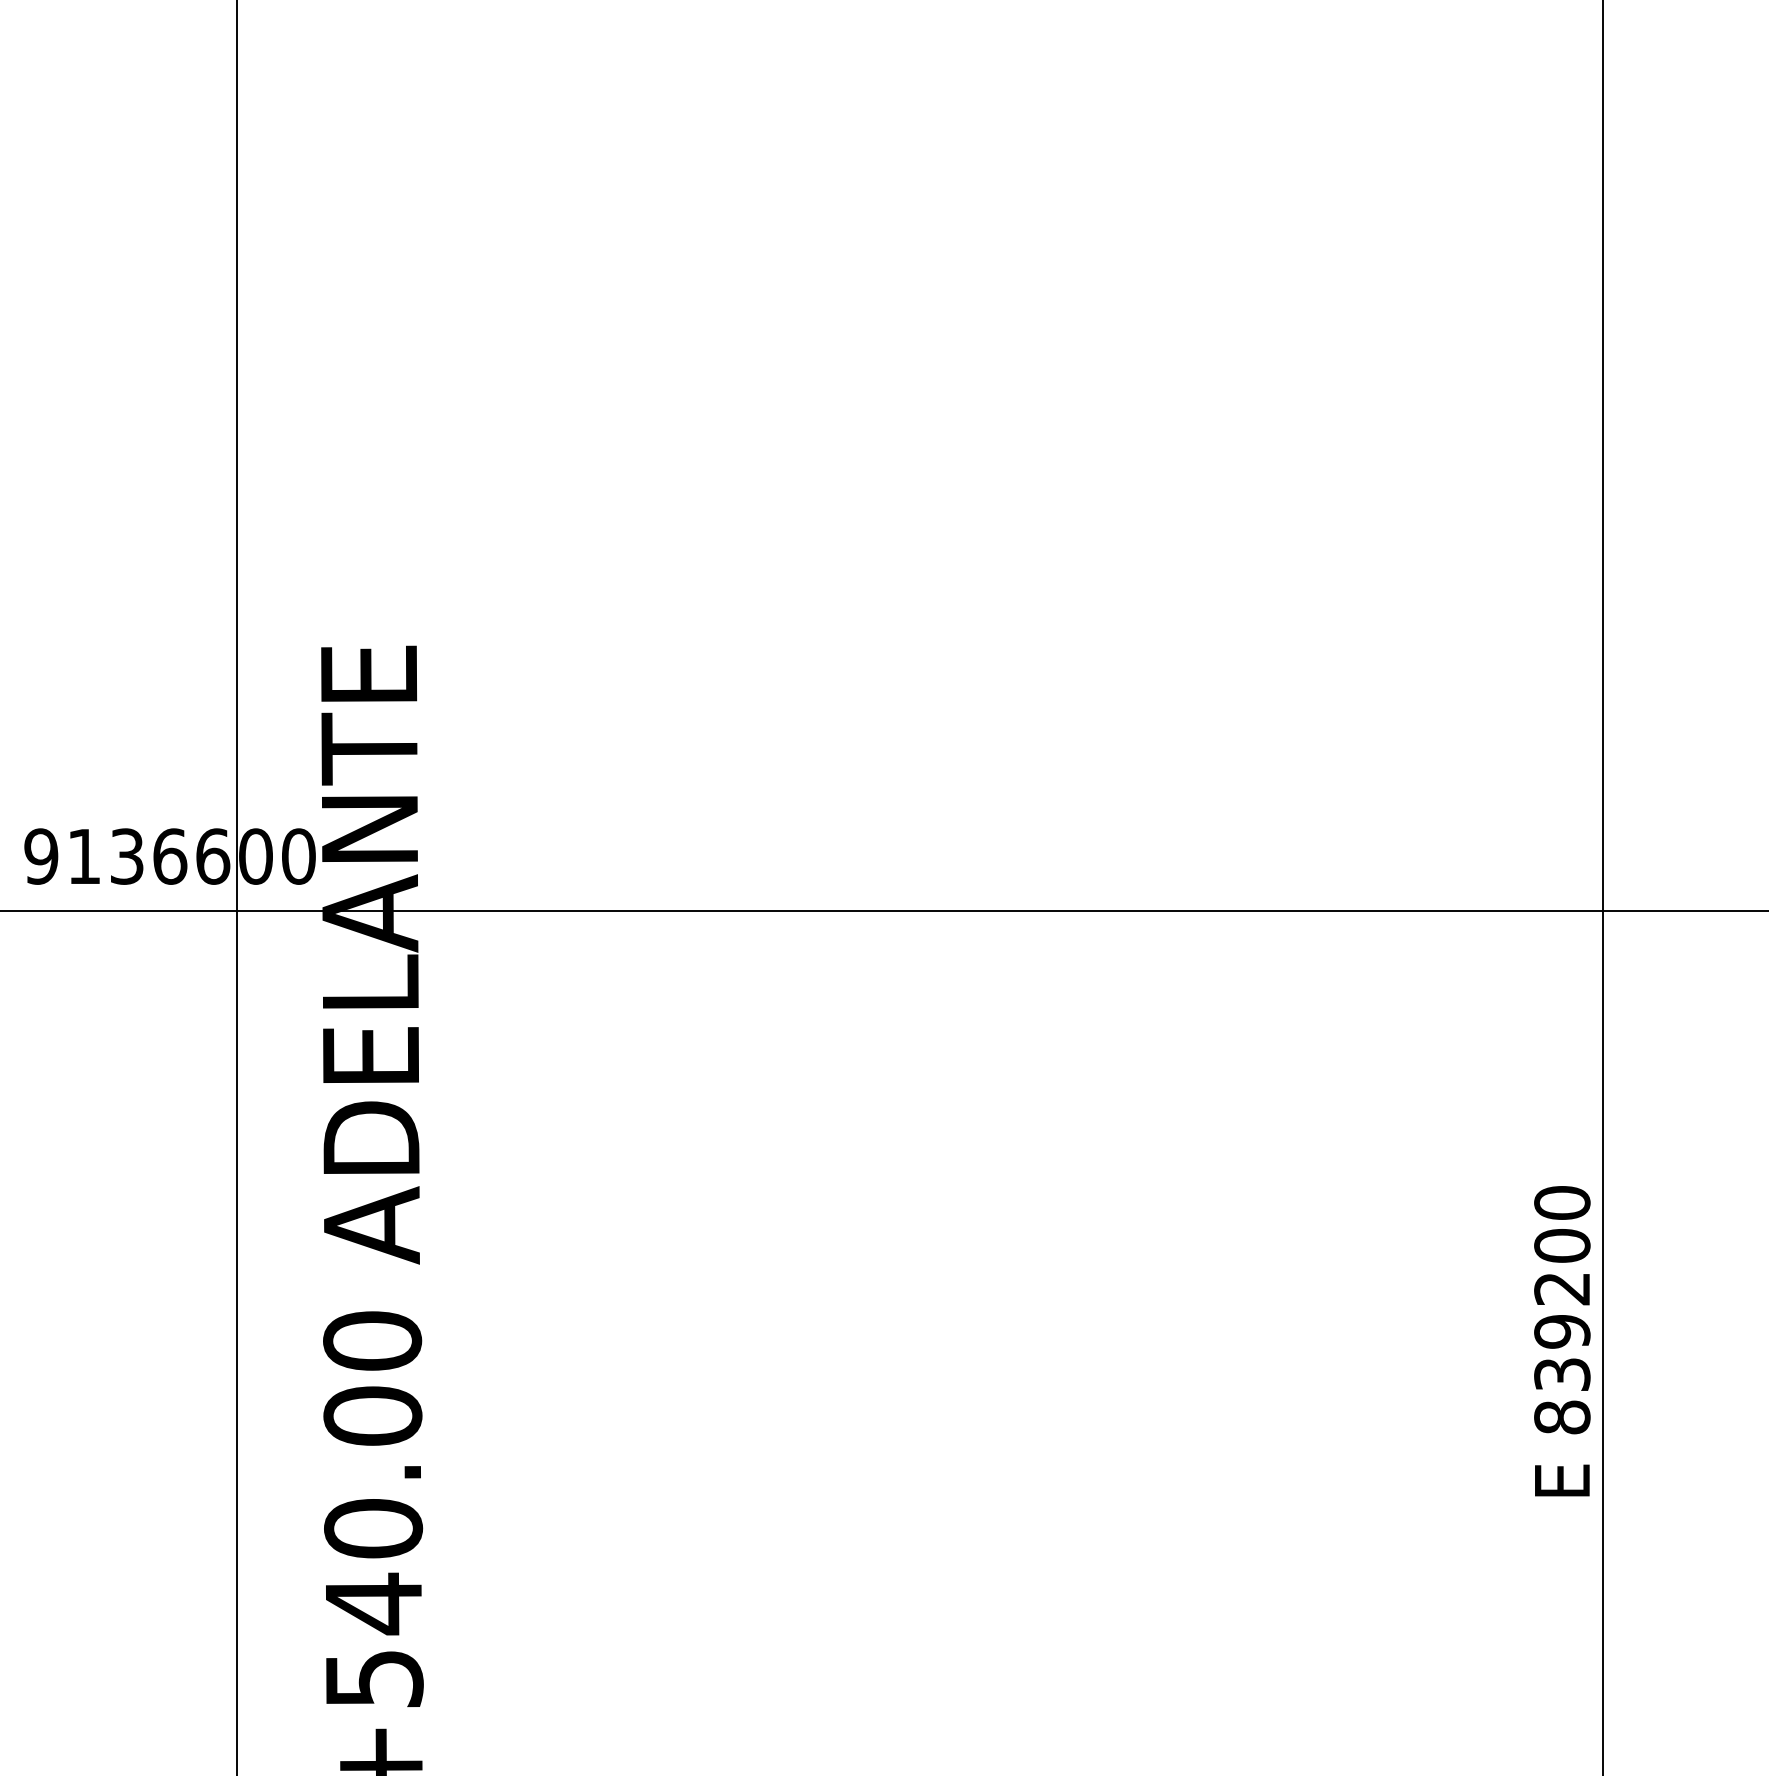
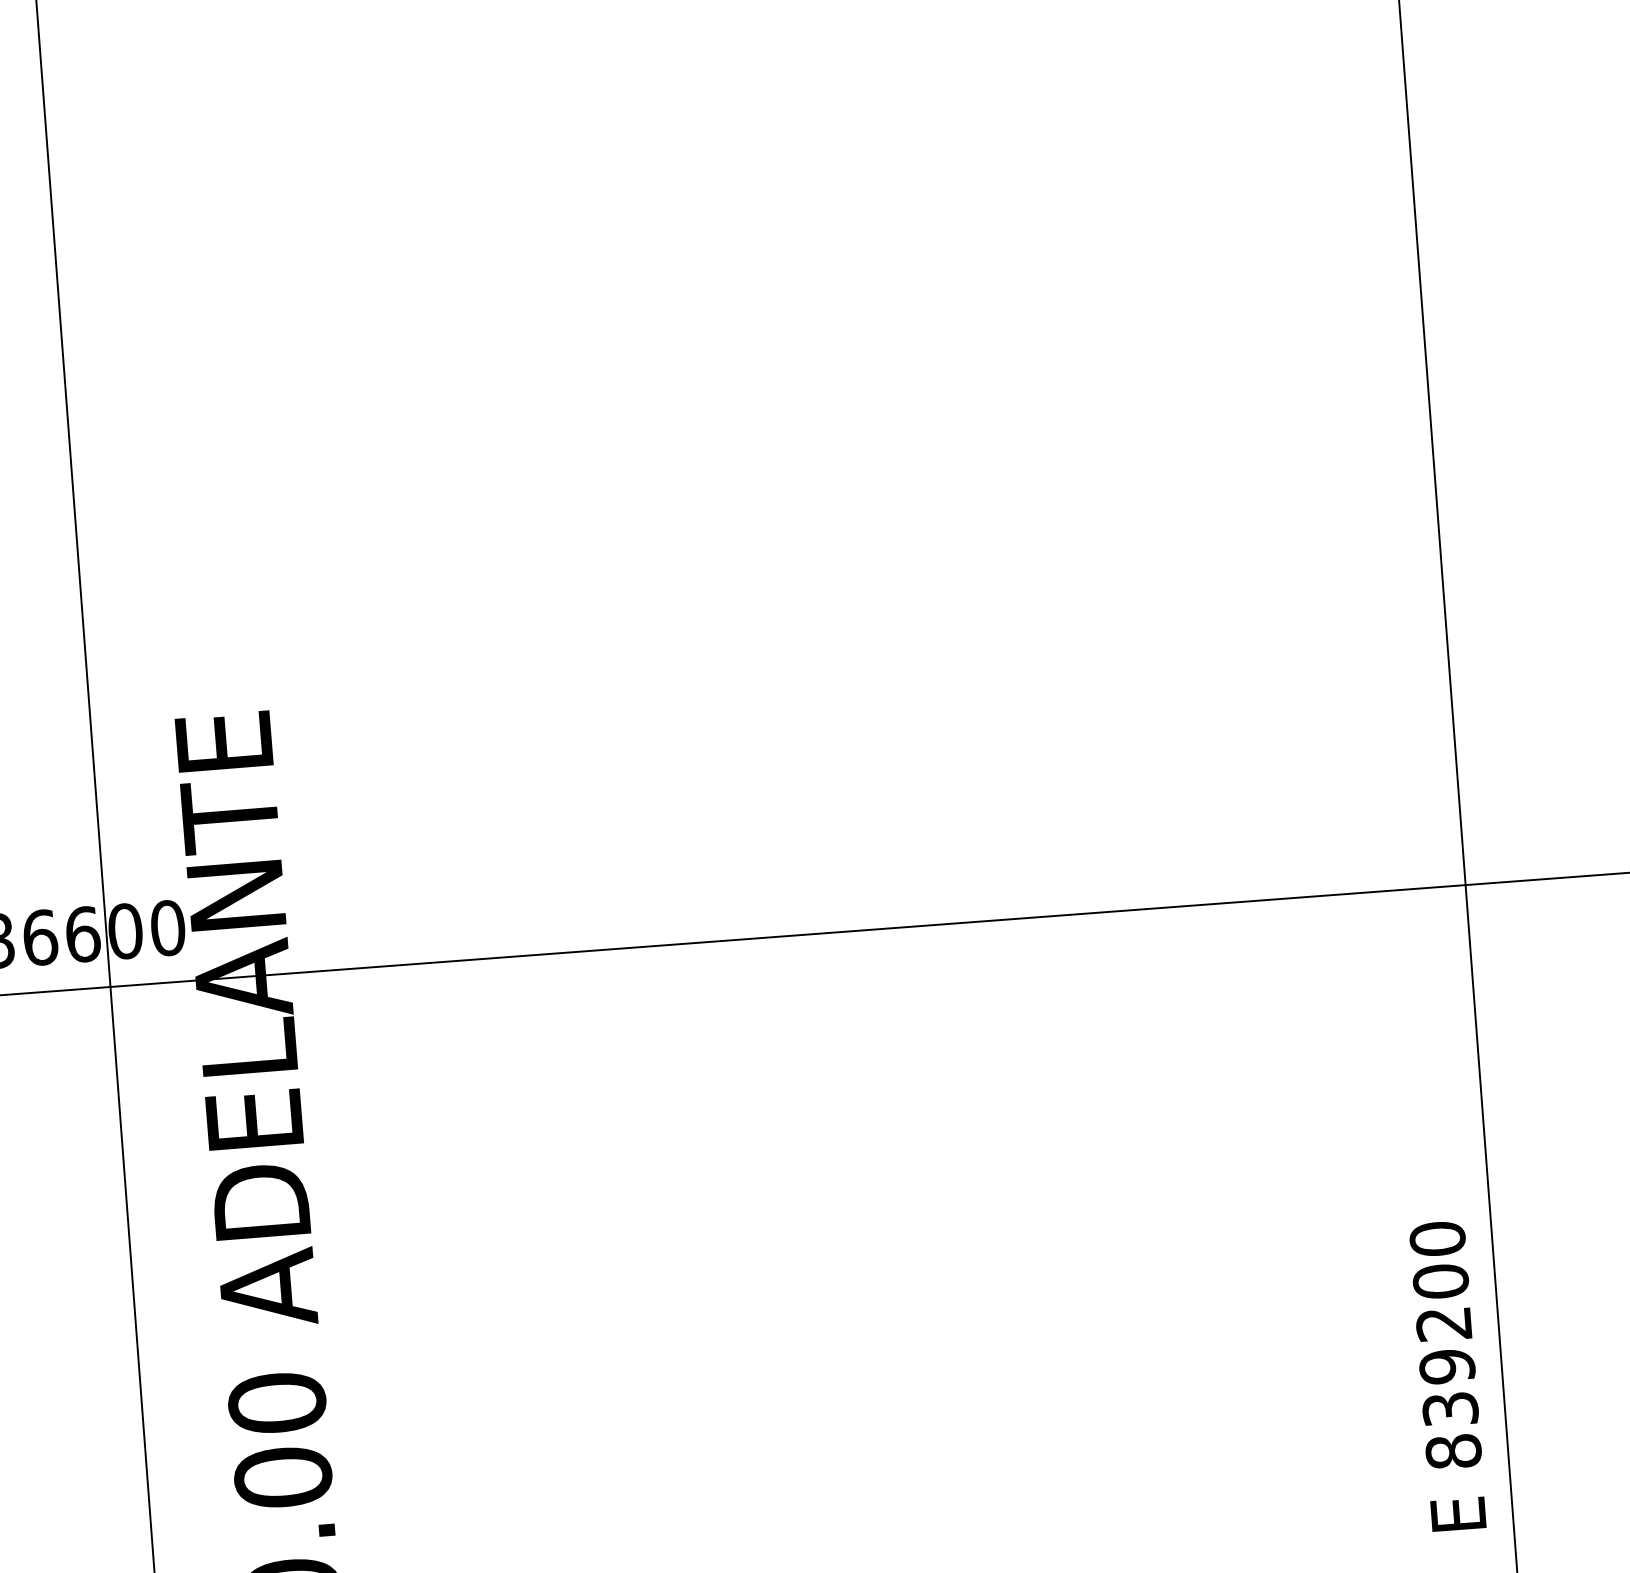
text: (1562, 1341) -> (1448, 1376), moved

